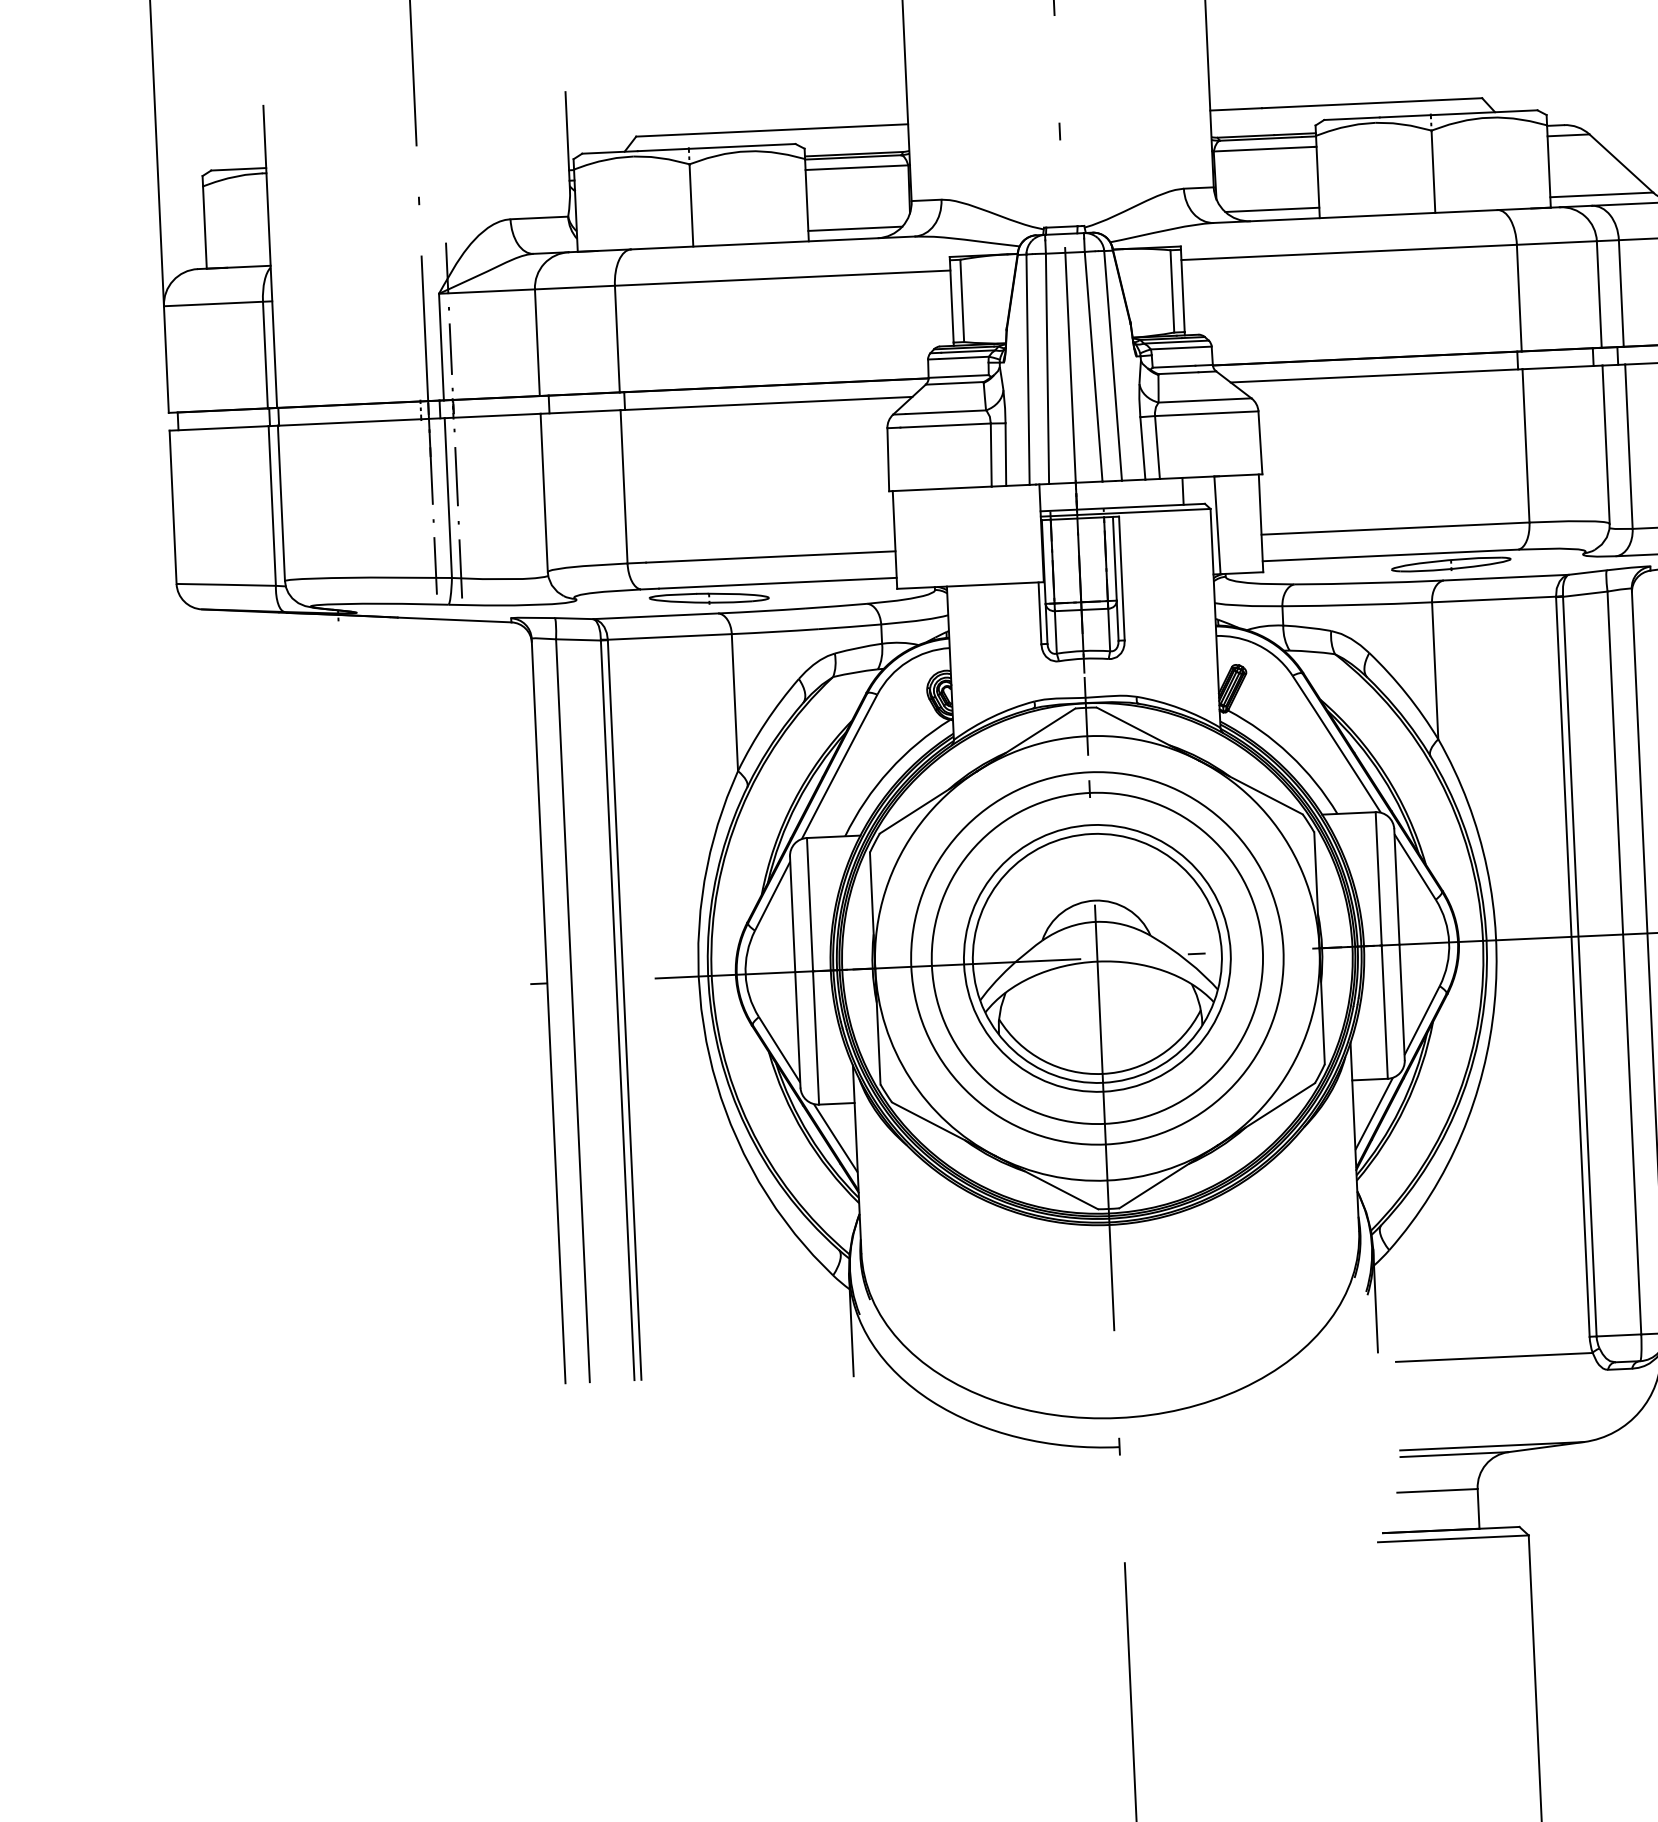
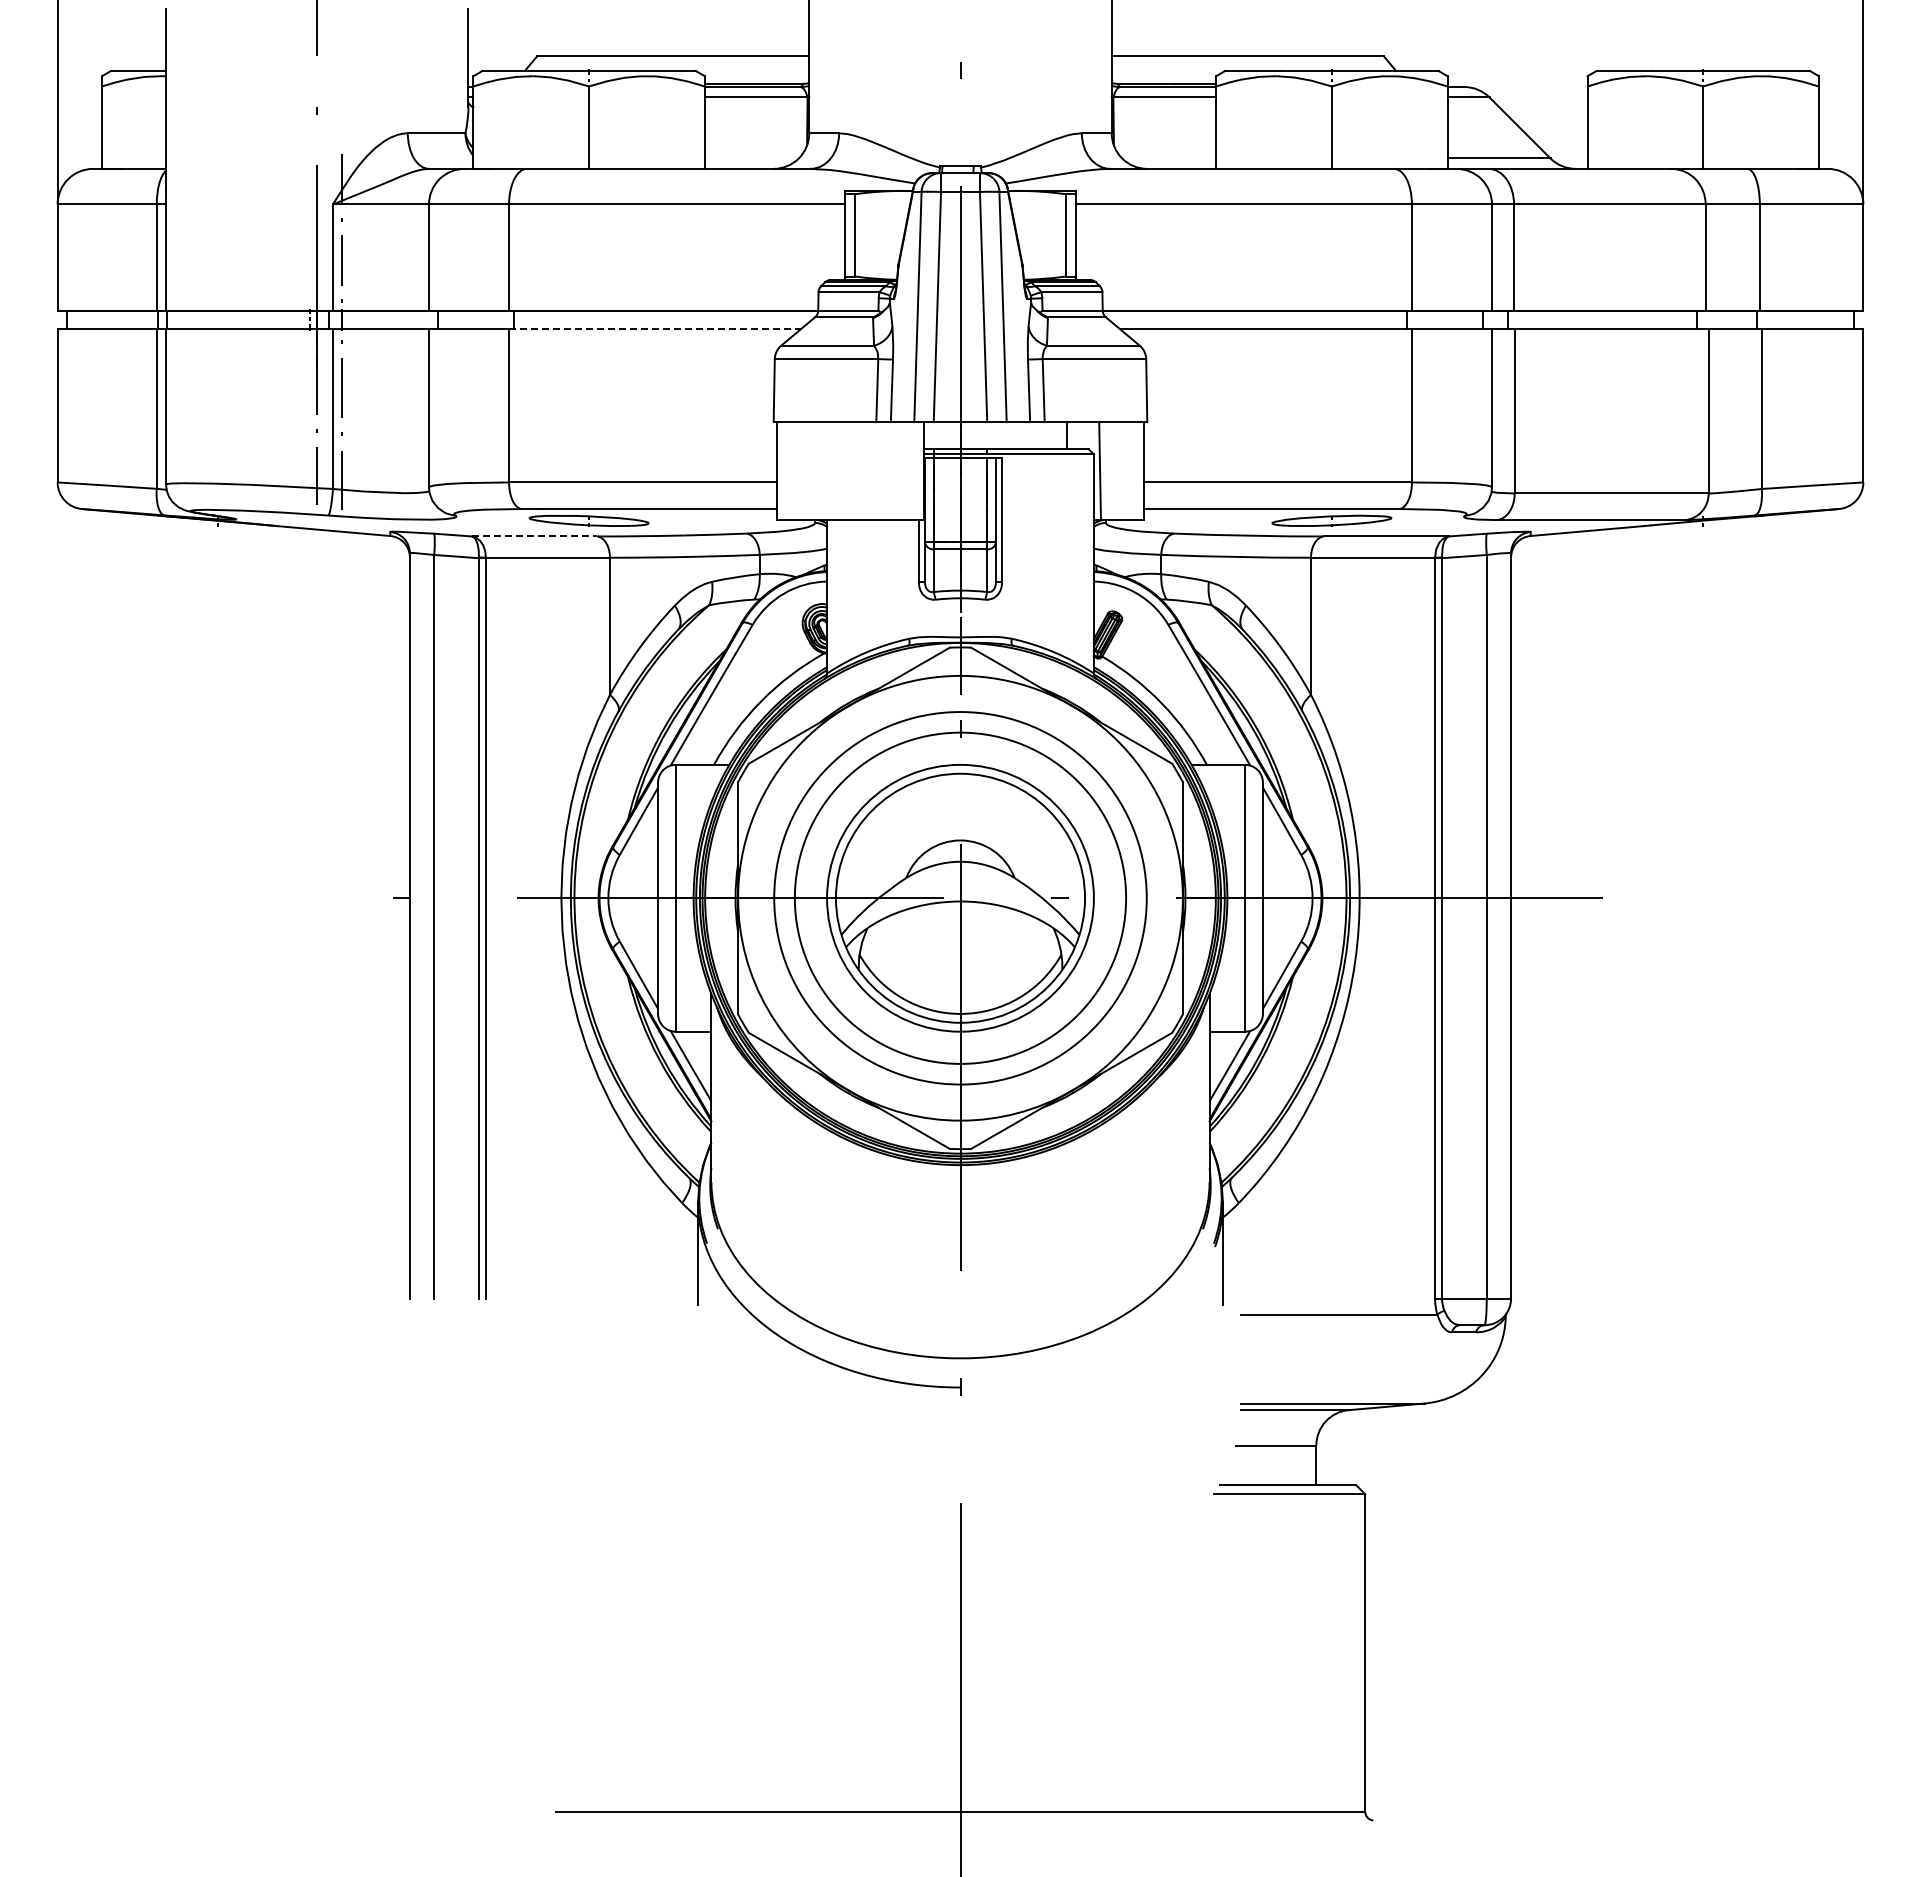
line: (1272, 209) -> (1169, 158), removed
line: (855, 228) -> (751, 158), removed
line: (766, 404) -> (655, 329), solid -> dashed
line: (655, 616) -> (534, 536), solid -> dashed

